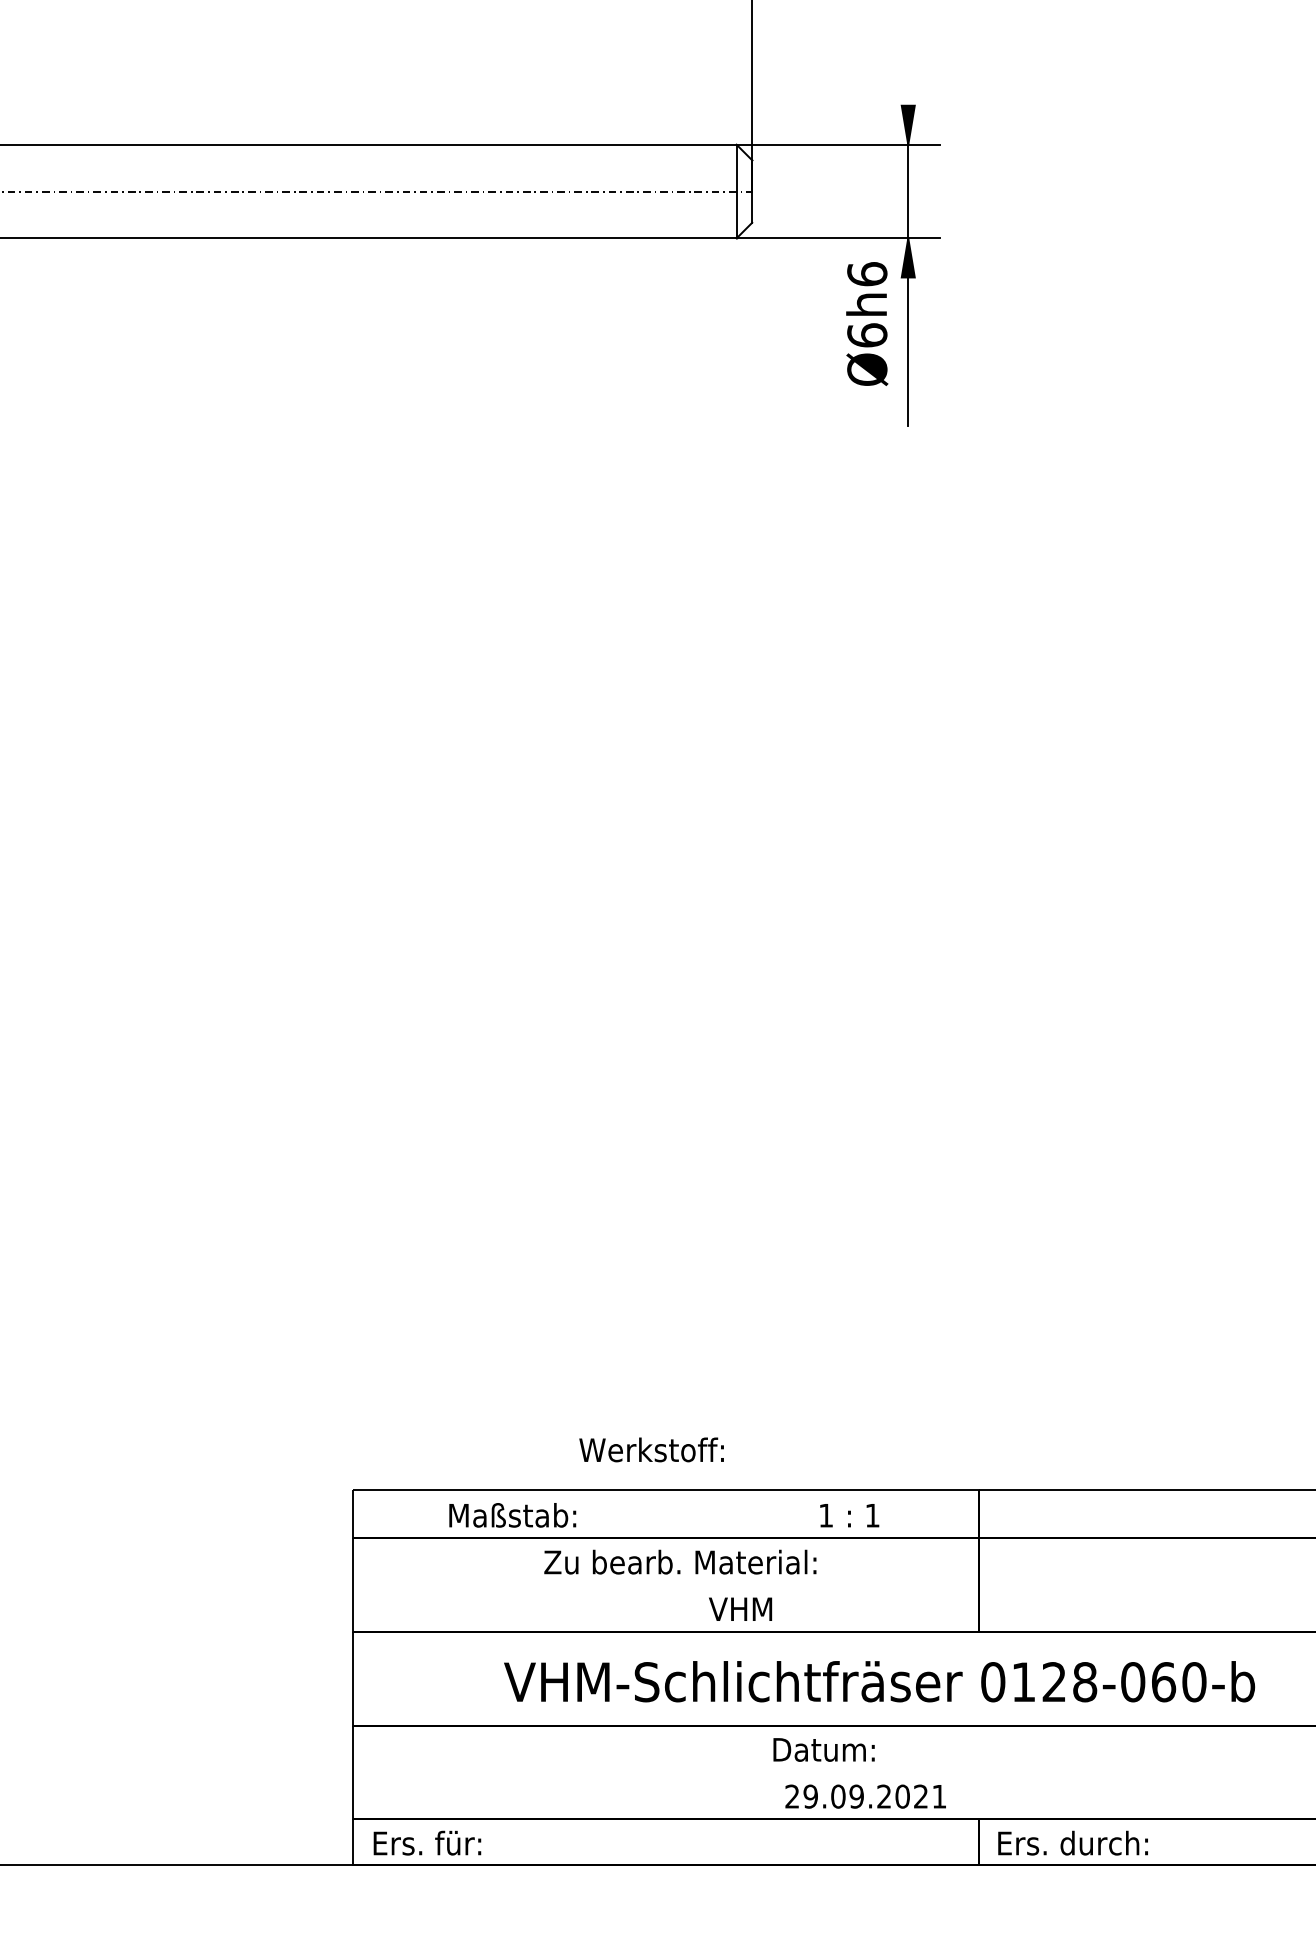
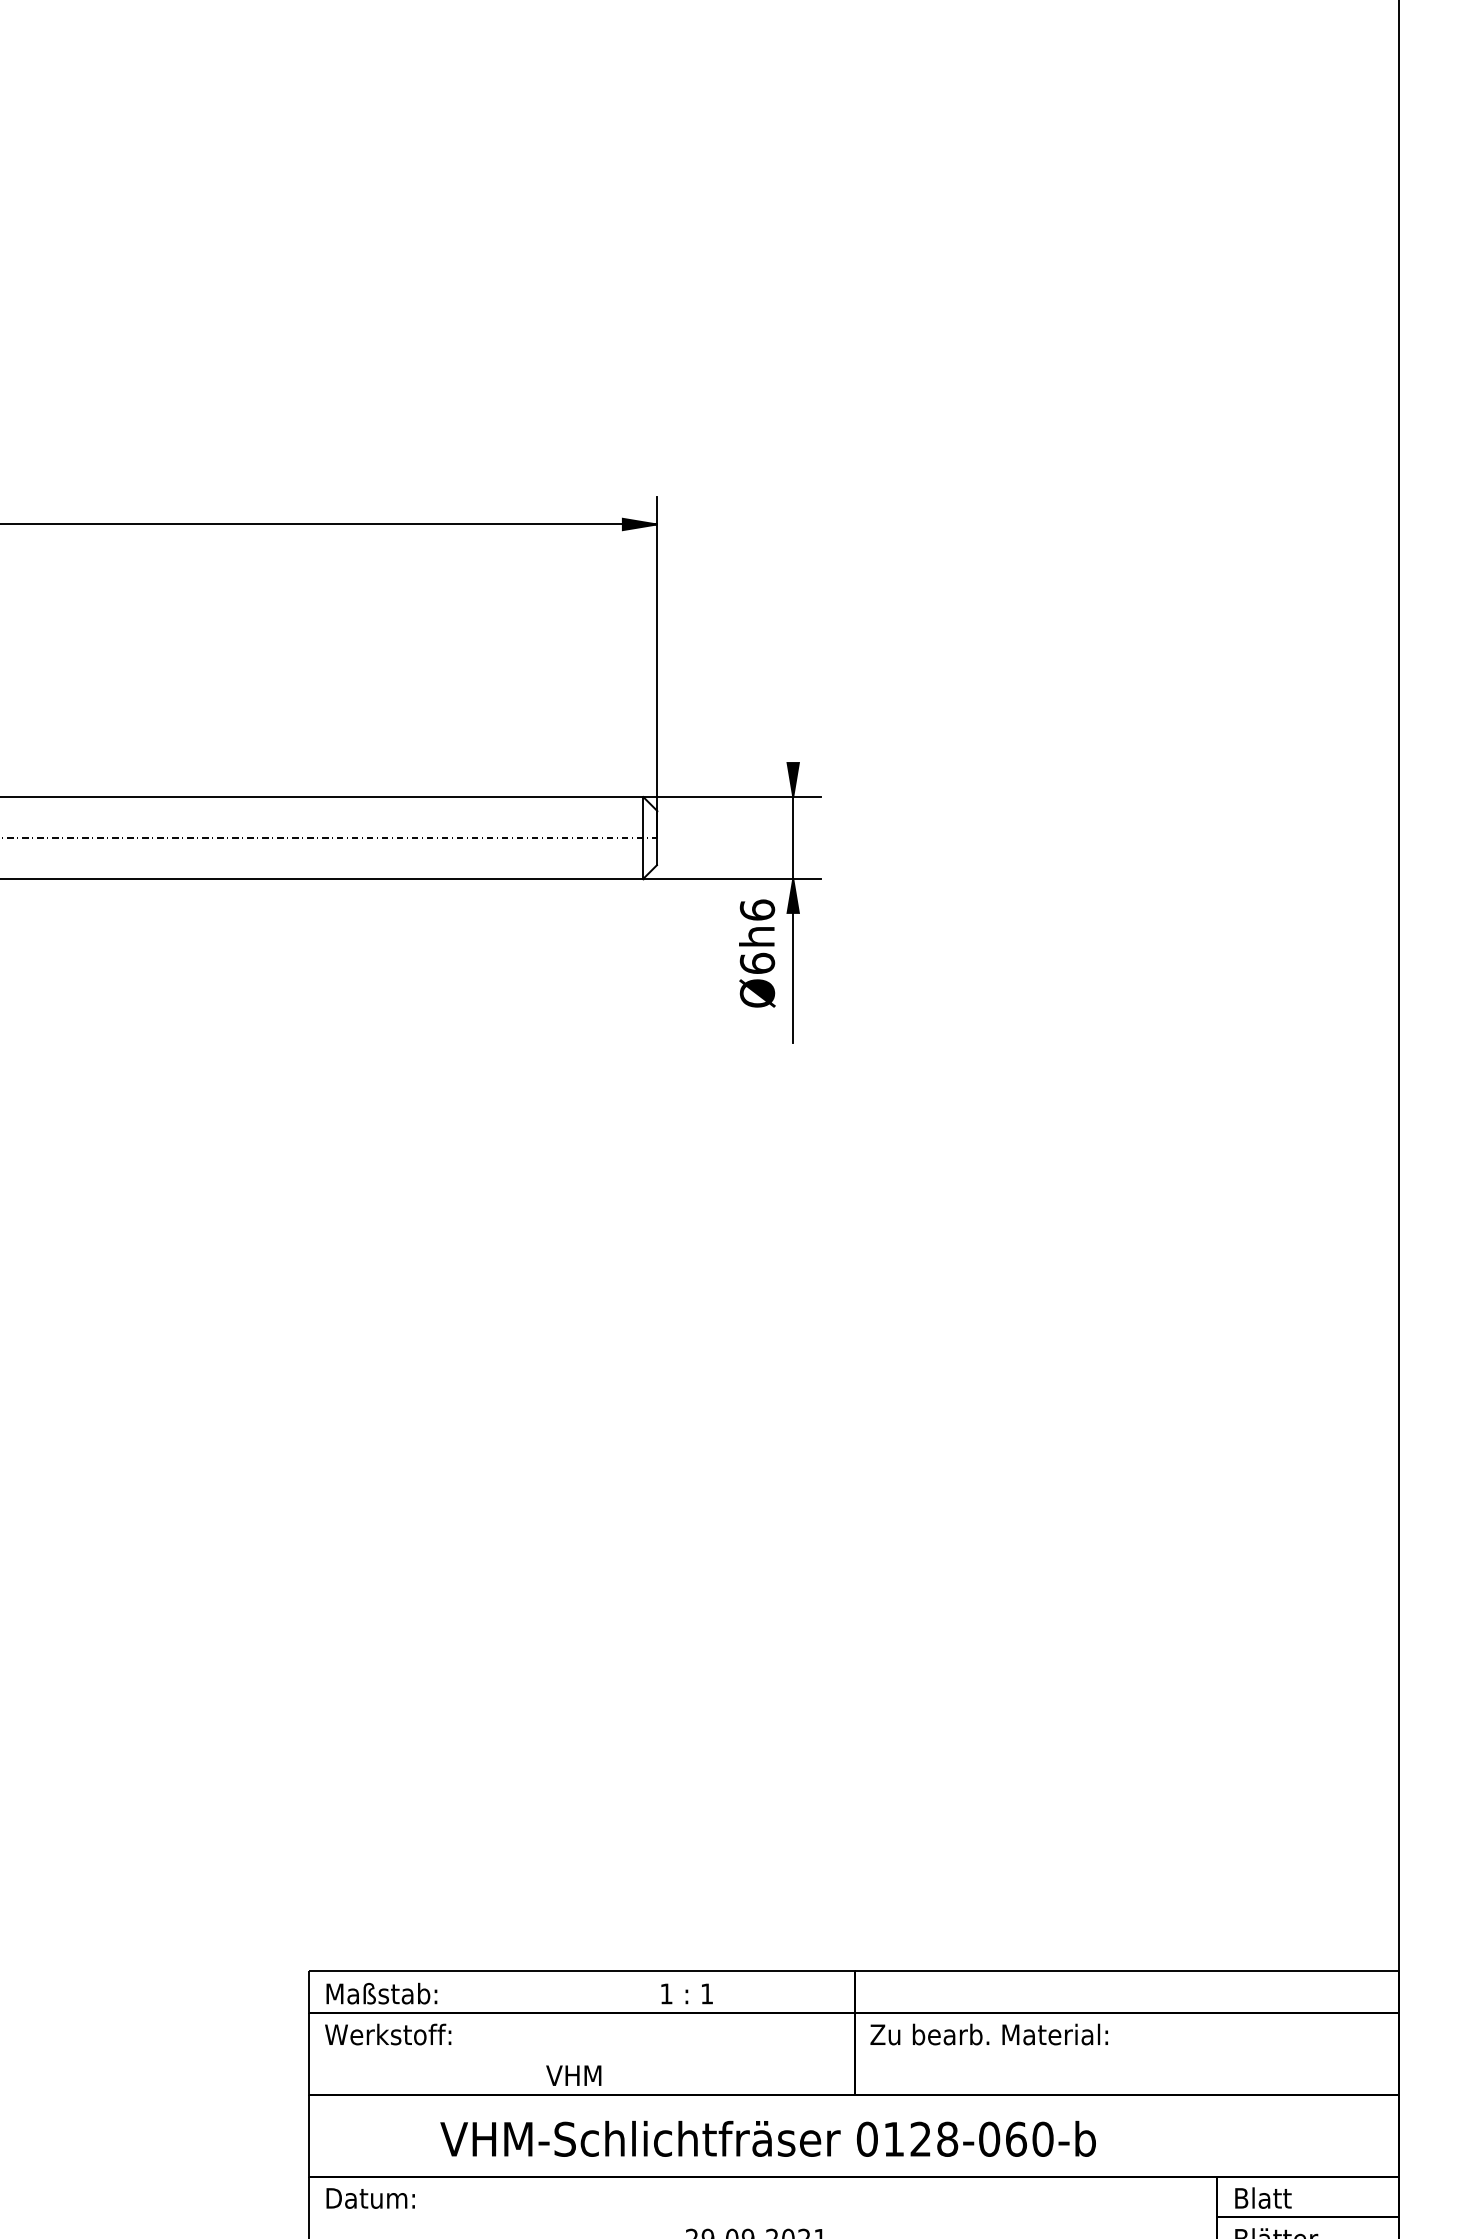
text: (652, 1449) -> (388, 2034), moved
text: (512, 1515) -> (381, 1993), moved
text: (849, 1515) -> (686, 1993), moved
text: (679, 1562) -> (988, 2034), moved
text: (740, 1609) -> (573, 2075), moved
text: (823, 1749) -> (370, 2198), moved

